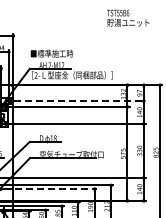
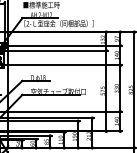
line: (80, 101) -> (66, 46), dashed -> solid
line: (55, 189) -> (44, 121), dashed -> solid

